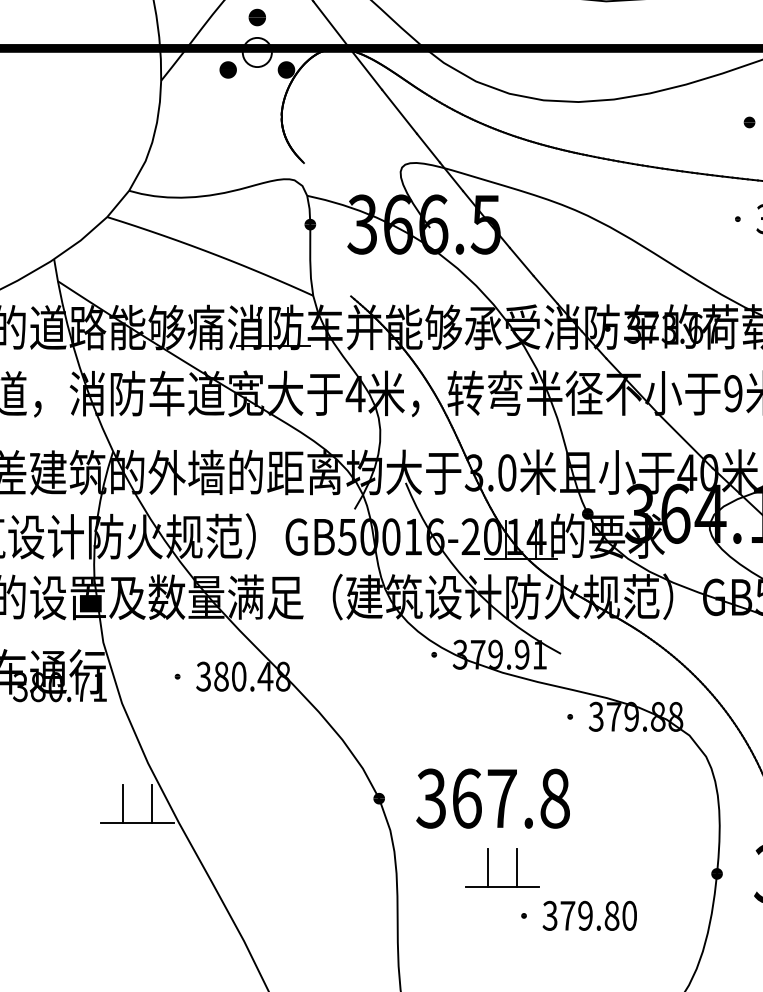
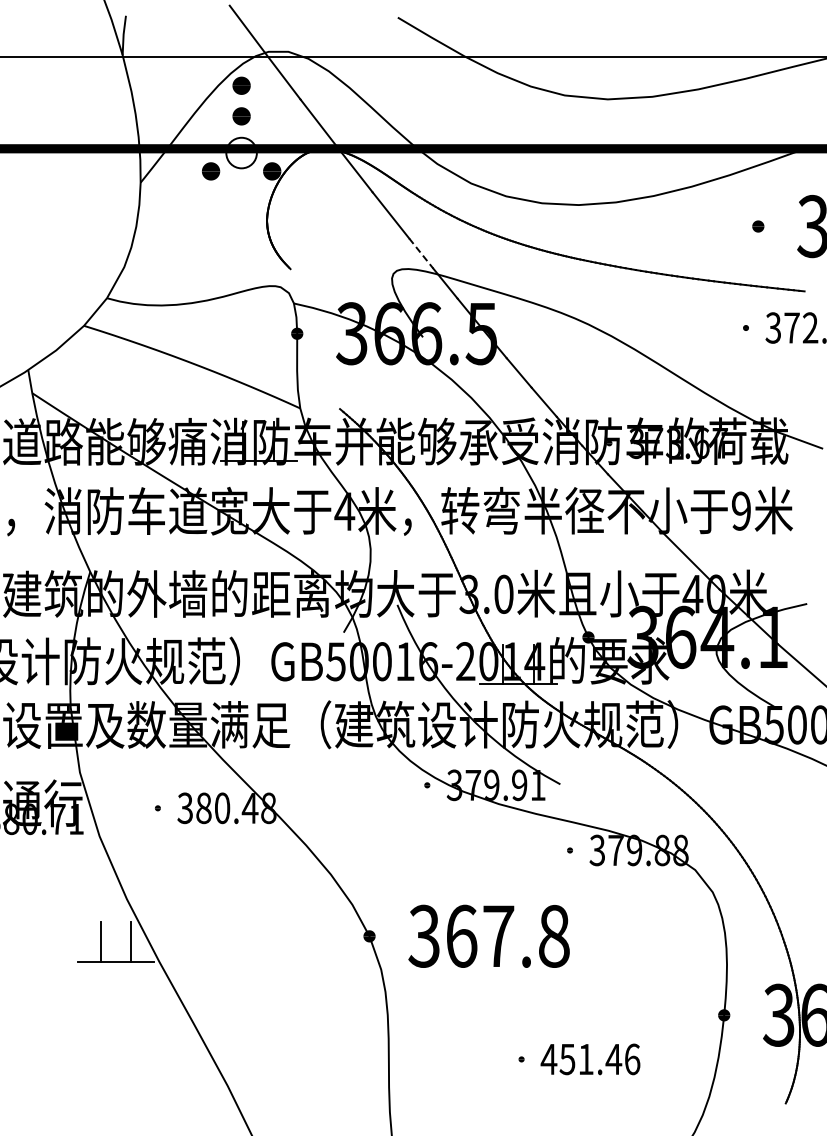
line: (428, 148) -> (421, 253), solid -> dashed
part: (487, 867) -> (483, 1008), removed
text: (589, 915) -> (590, 1059), 379.80 -> 451.46

